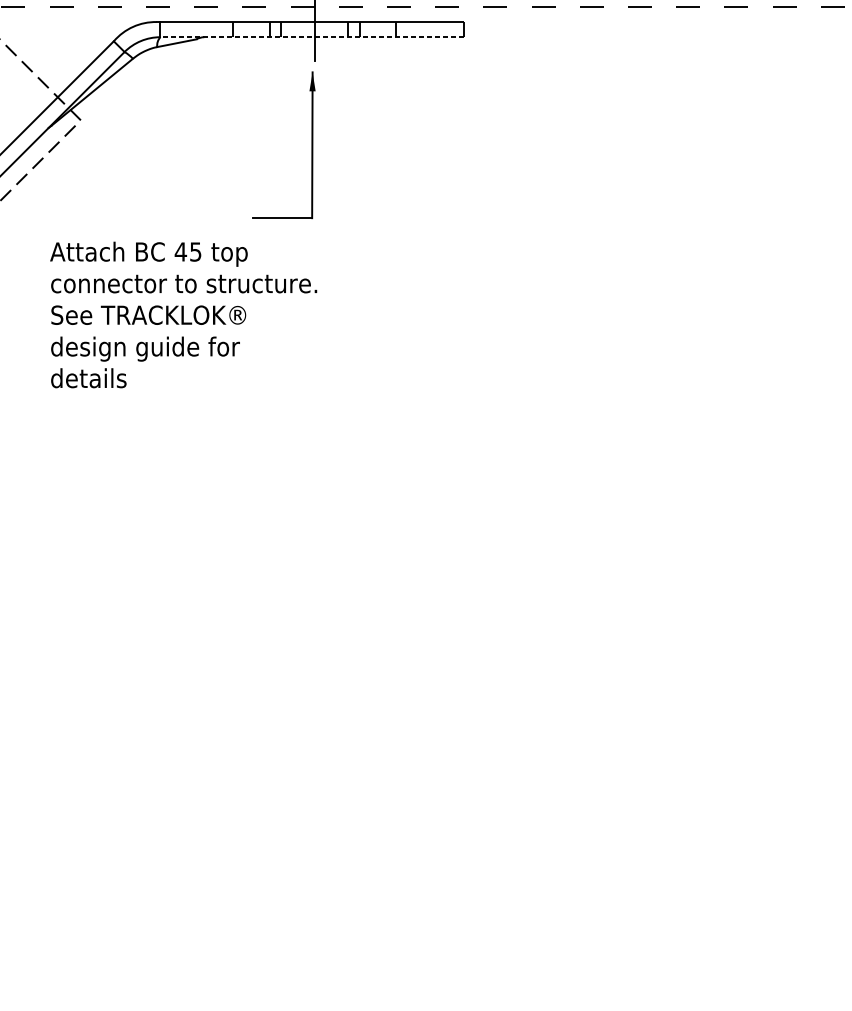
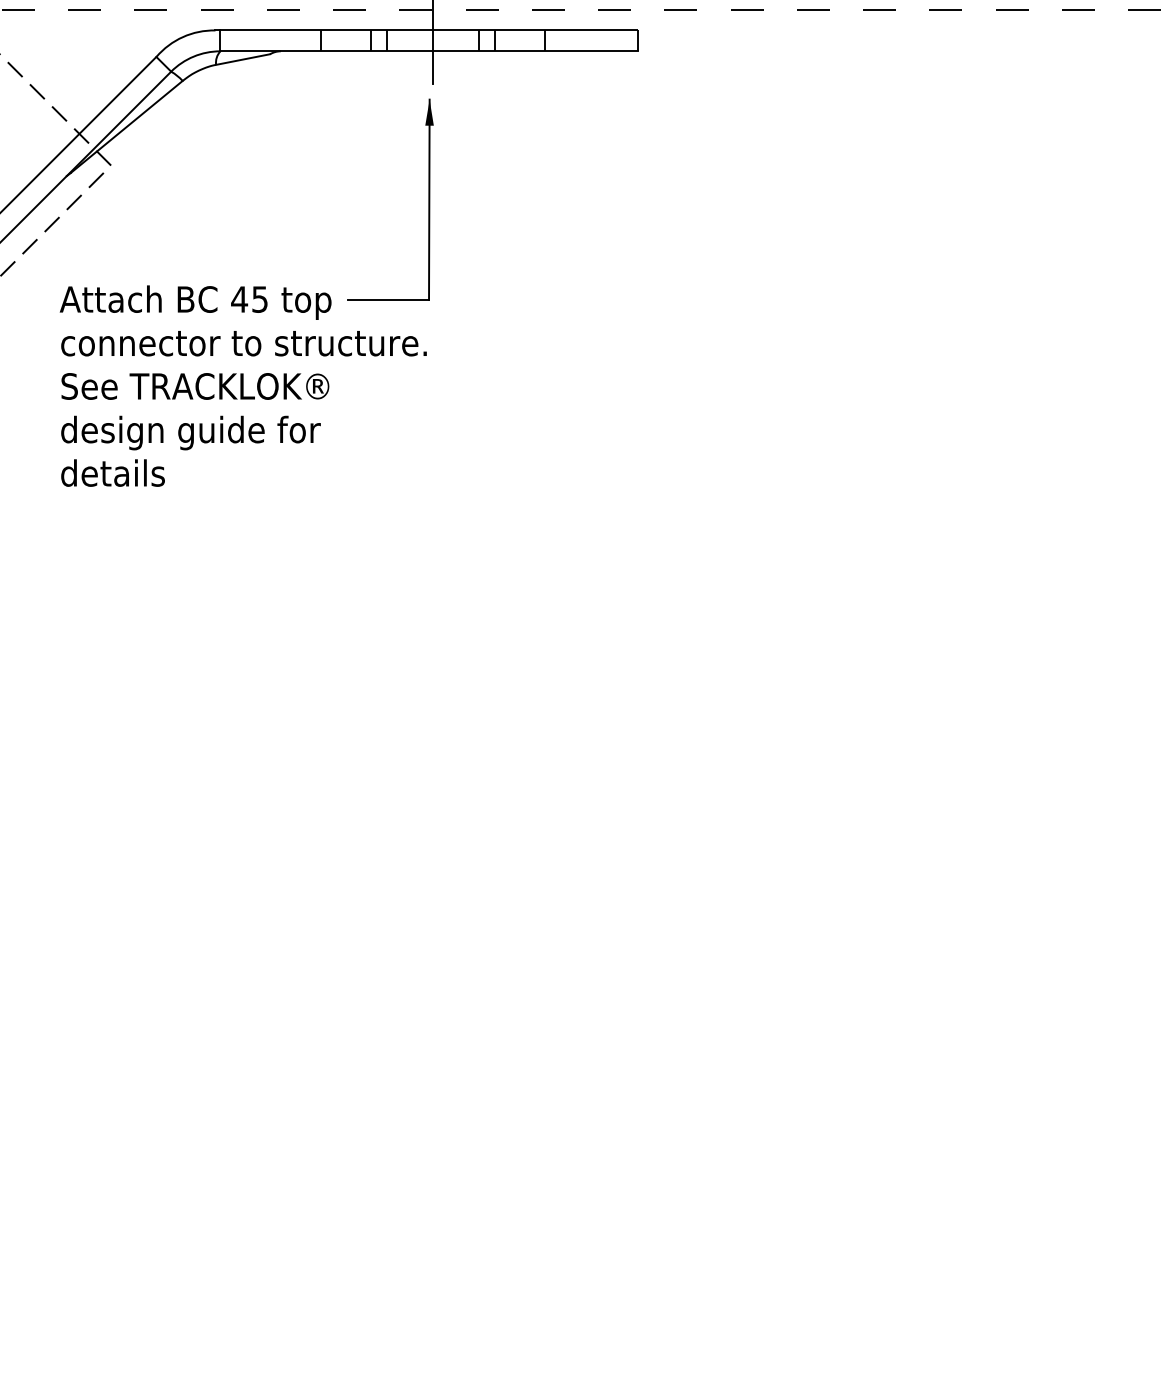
line: (312, 37) -> (429, 51), dashed -> solid
text: (183, 314) -> (242, 385), moved

